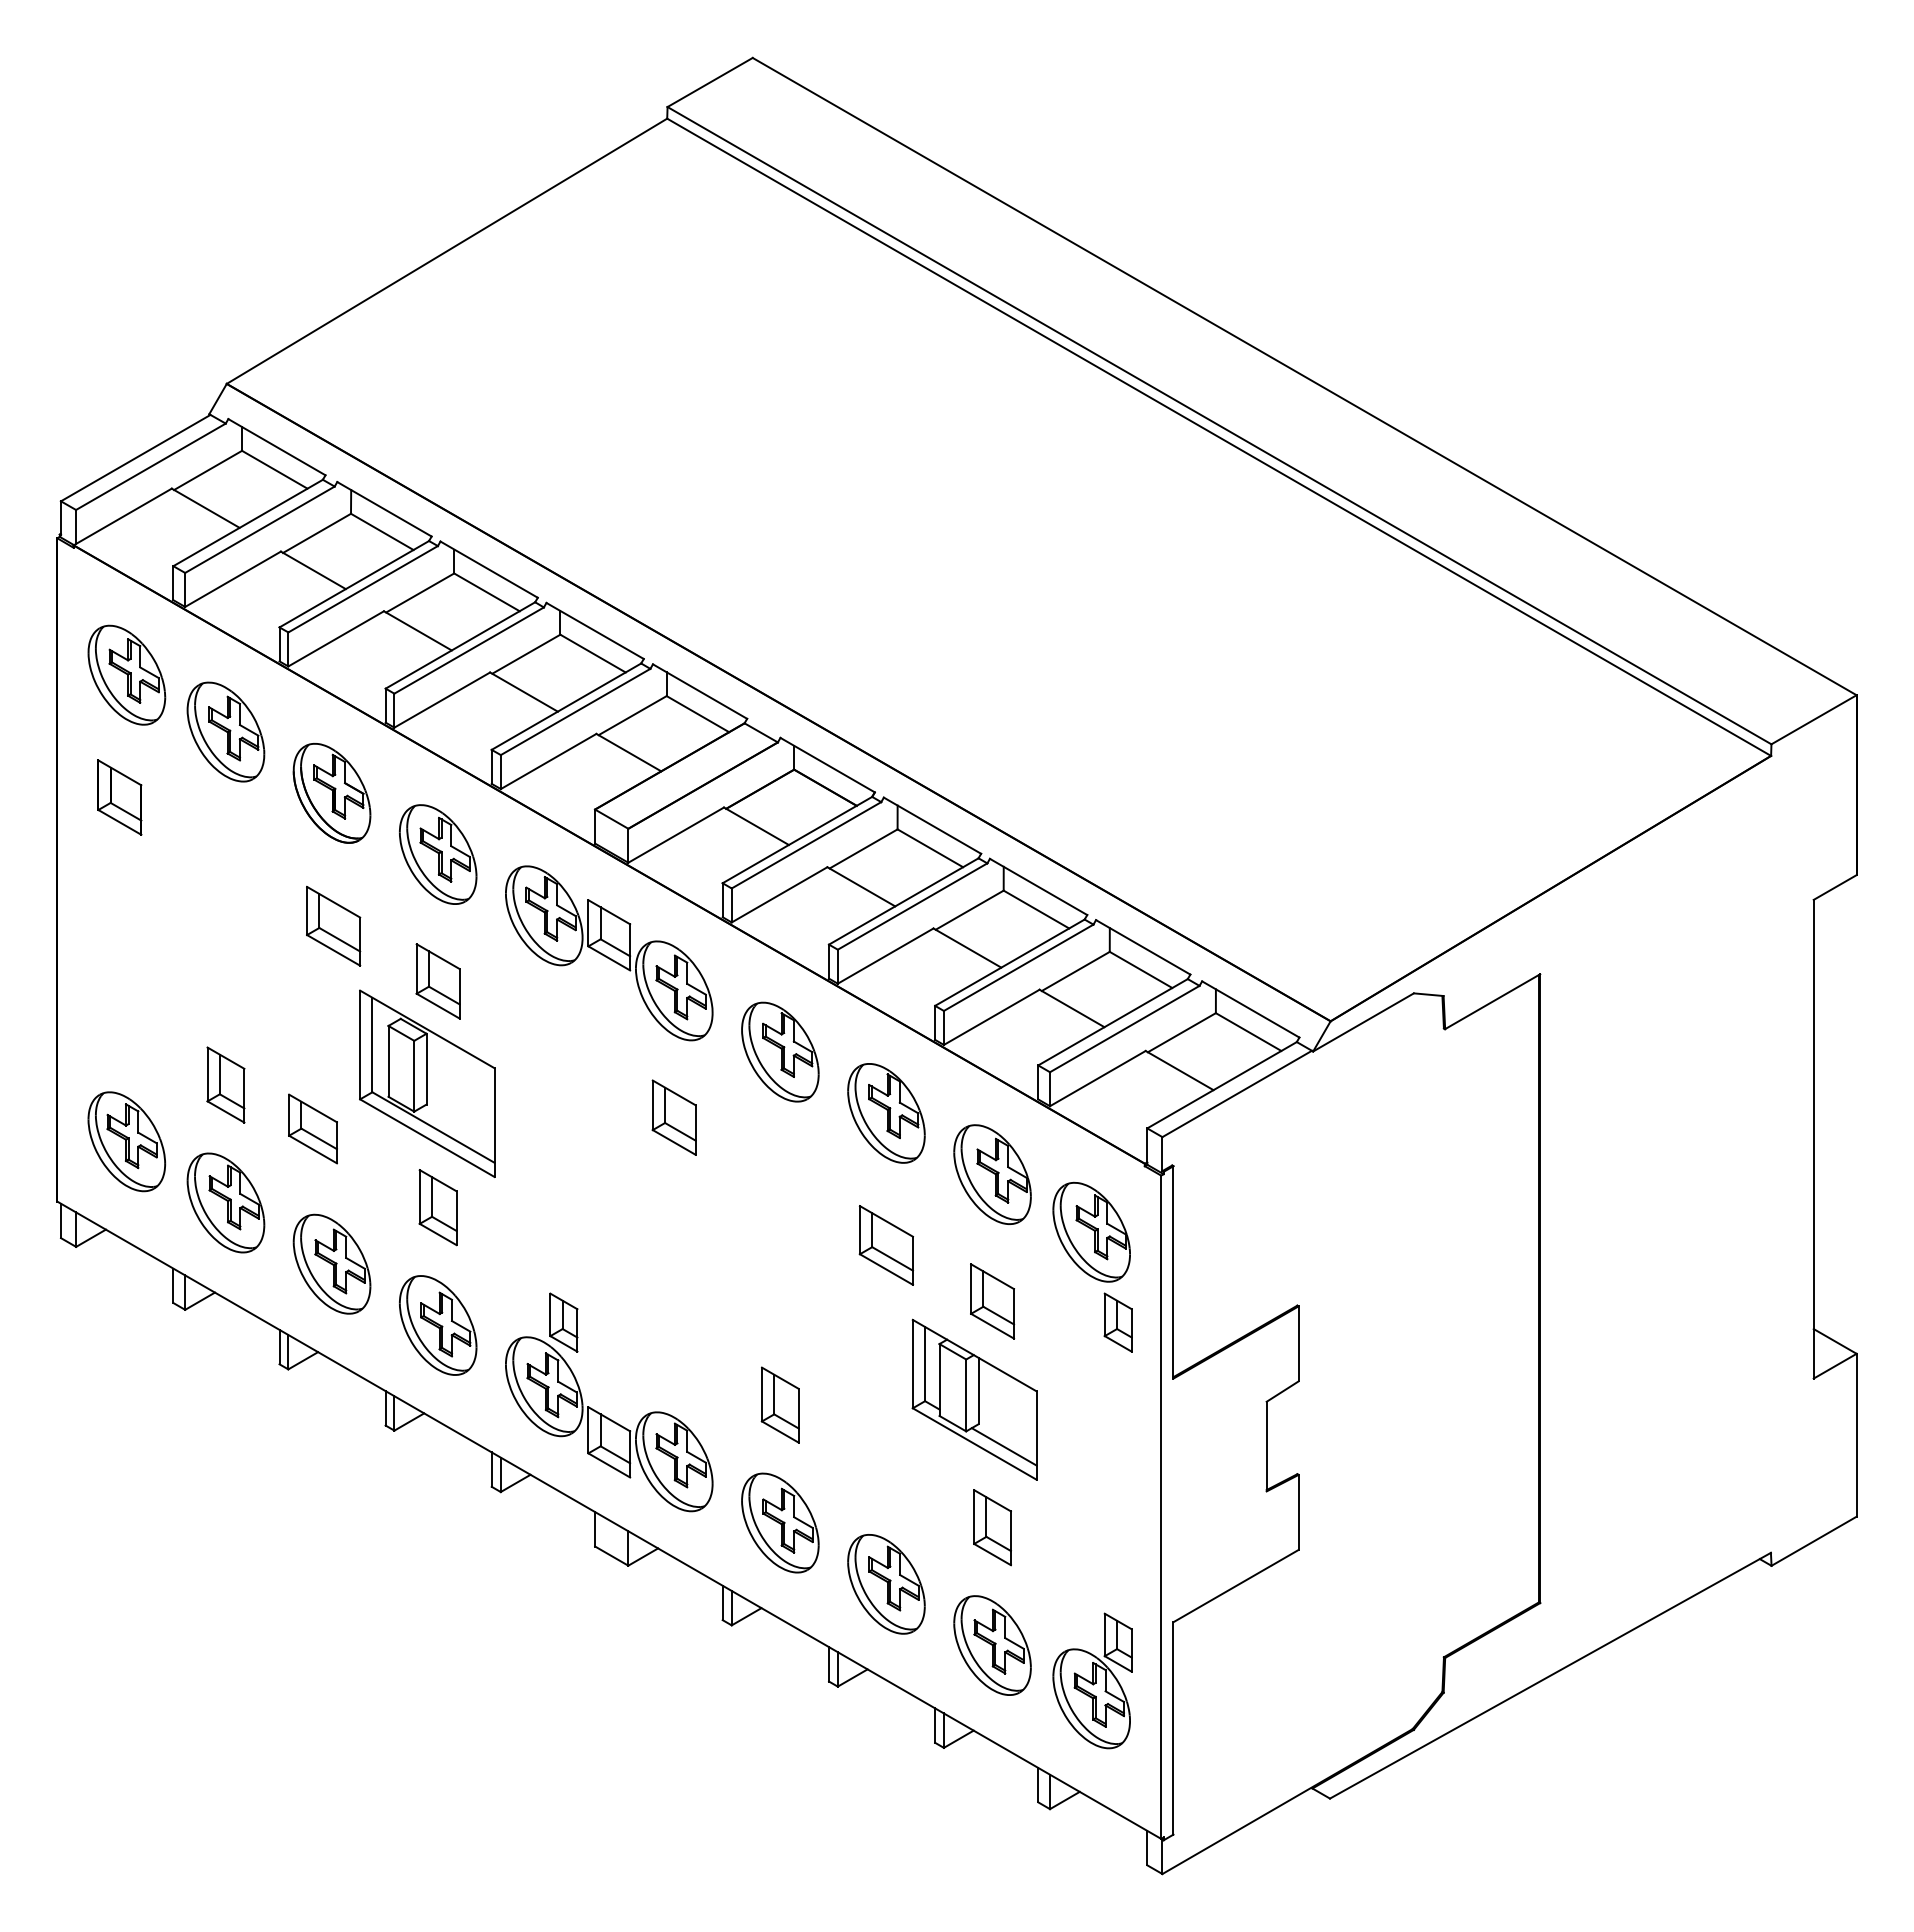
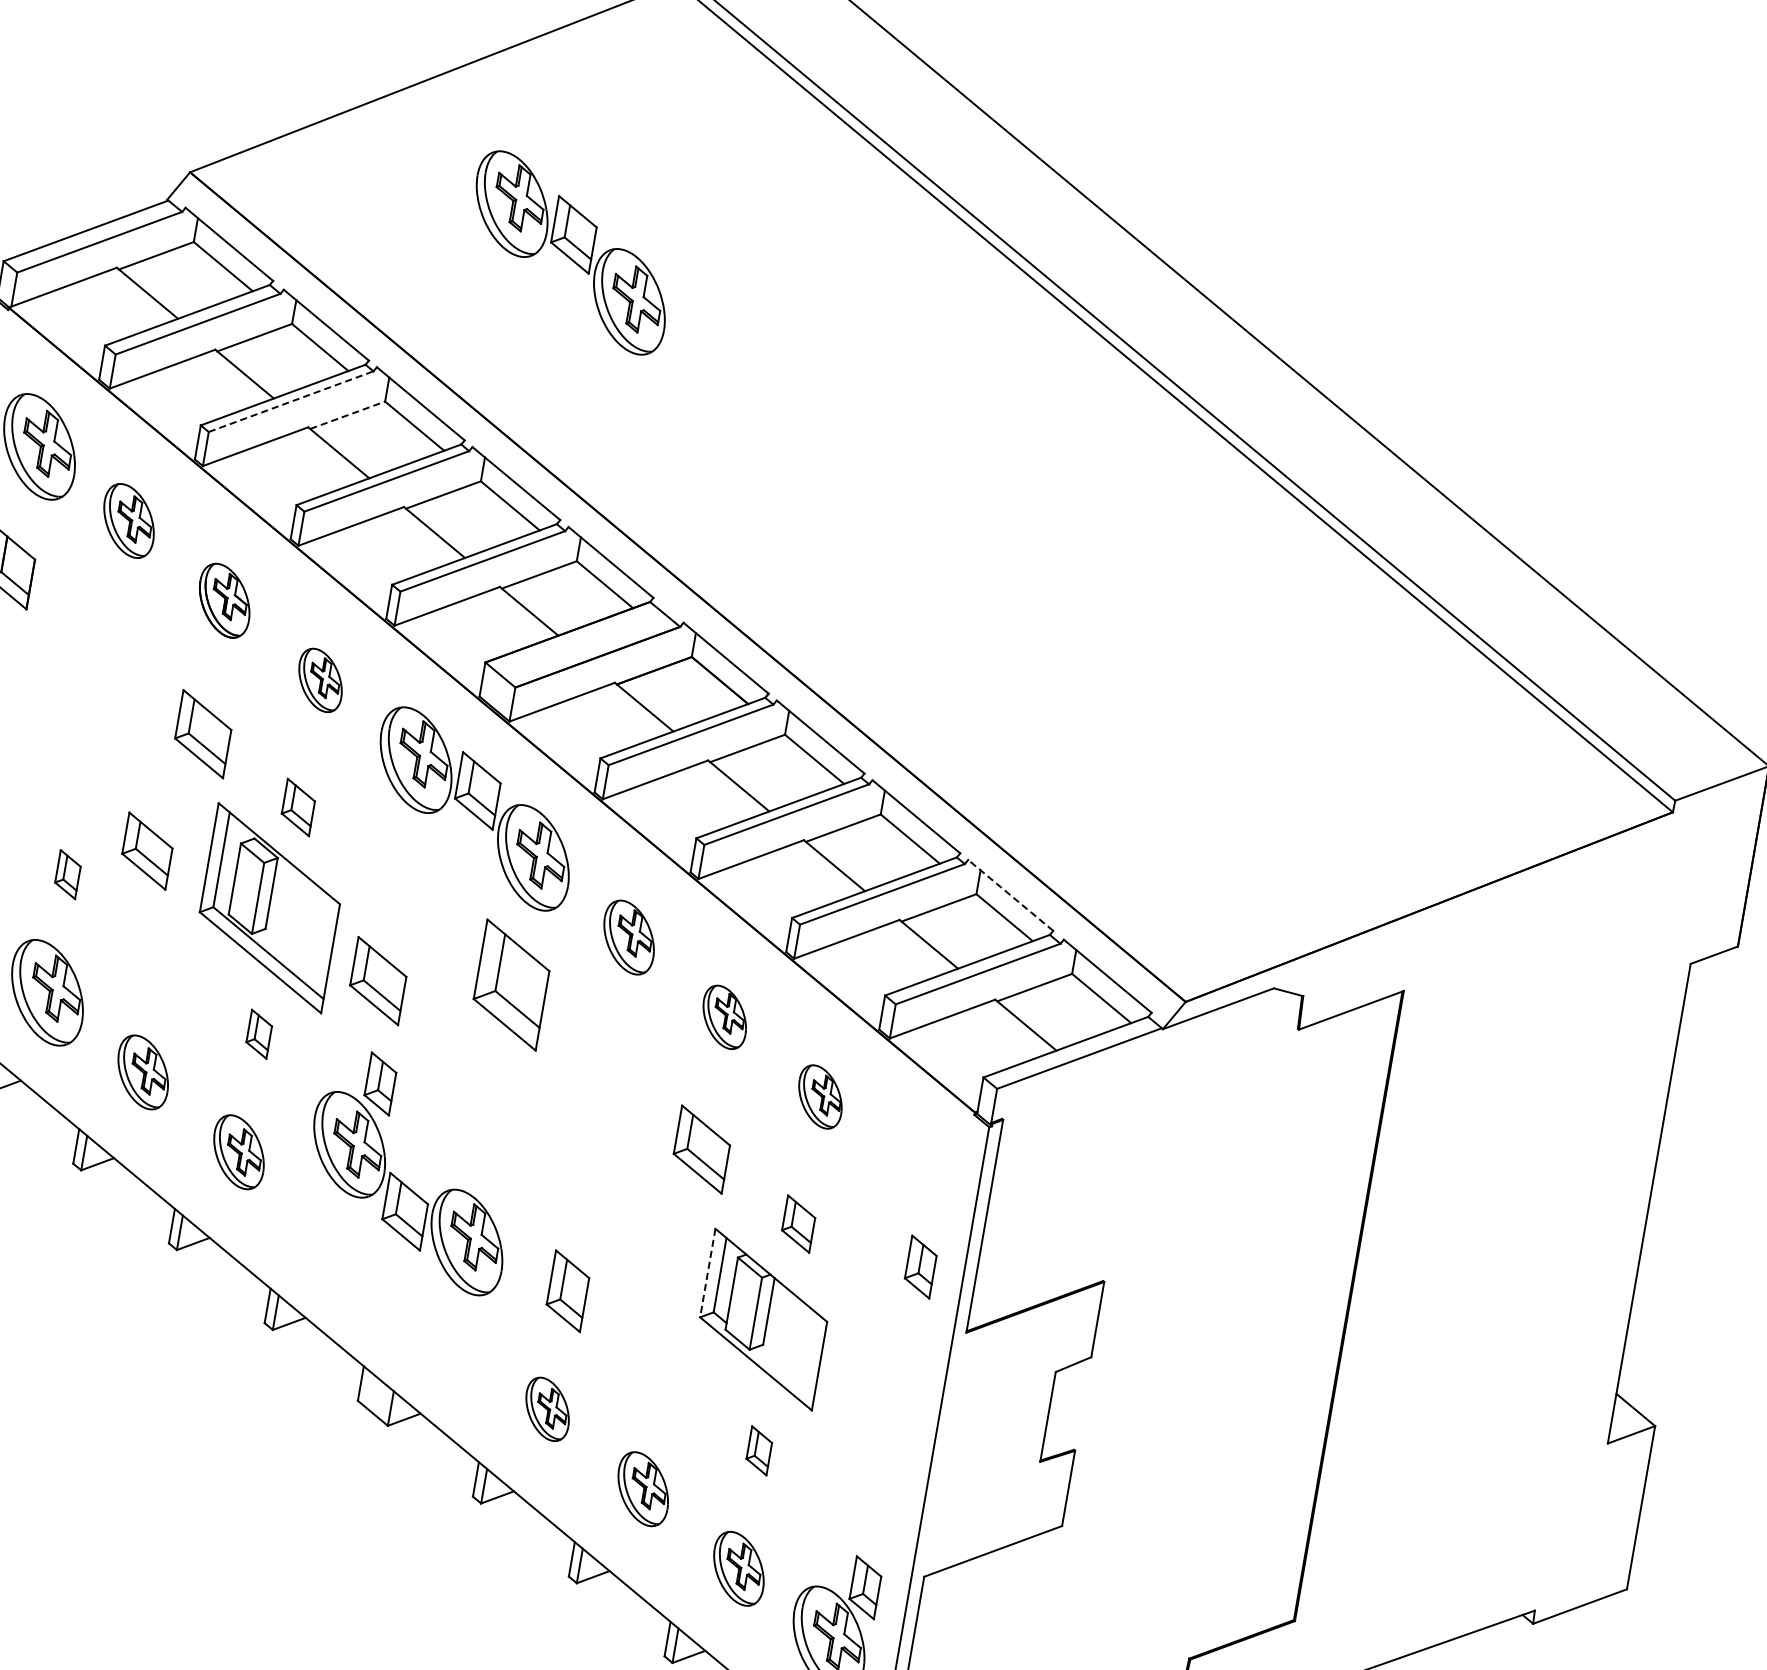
part: (609, 398) -> (570, 253), added
line: (363, 589) -> (291, 401), solid -> dashed
line: (420, 592) -> (348, 414), solid -> dashed
part: (225, 731) -> (128, 520), size x0.7
part: (331, 793) -> (224, 600), size x0.7
part: (438, 854) -> (320, 680), size x0.6
line: (1142, 947) -> (1009, 895), solid -> dashed
part: (437, 981) -> (297, 807), size x0.7
part: (780, 1051) -> (629, 936), size x0.7
part: (225, 1084) -> (67, 874), size x0.6
part: (886, 1113) -> (724, 1017), size x0.6
part: (673, 1117) -> (510, 984), size x1.6
part: (312, 1128) -> (146, 850), moved
part: (544, 1135) -> (378, 980), added
part: (992, 1174) -> (820, 1096), size x0.6
part: (437, 1207) -> (258, 1033), size x0.6
part: (1091, 1231) -> (909, 1171), removed
part: (331, 1263) -> (142, 1071), size x0.7
part: (992, 1301) -> (798, 1224), size x0.7
part: (438, 1325) -> (239, 1152), size x0.7
line: (912, 1364) -> (707, 1273), solid -> dashed
part: (603, 1414) -> (404, 1182), moved
line: (1003, 1446) -> (784, 1371), removed
part: (780, 1522) -> (547, 1408), size x0.6
part: (992, 1527) -> (759, 1450), size x0.6
part: (886, 1584) -> (643, 1489), size x0.7
part: (992, 1645) -> (738, 1568), size x0.7

